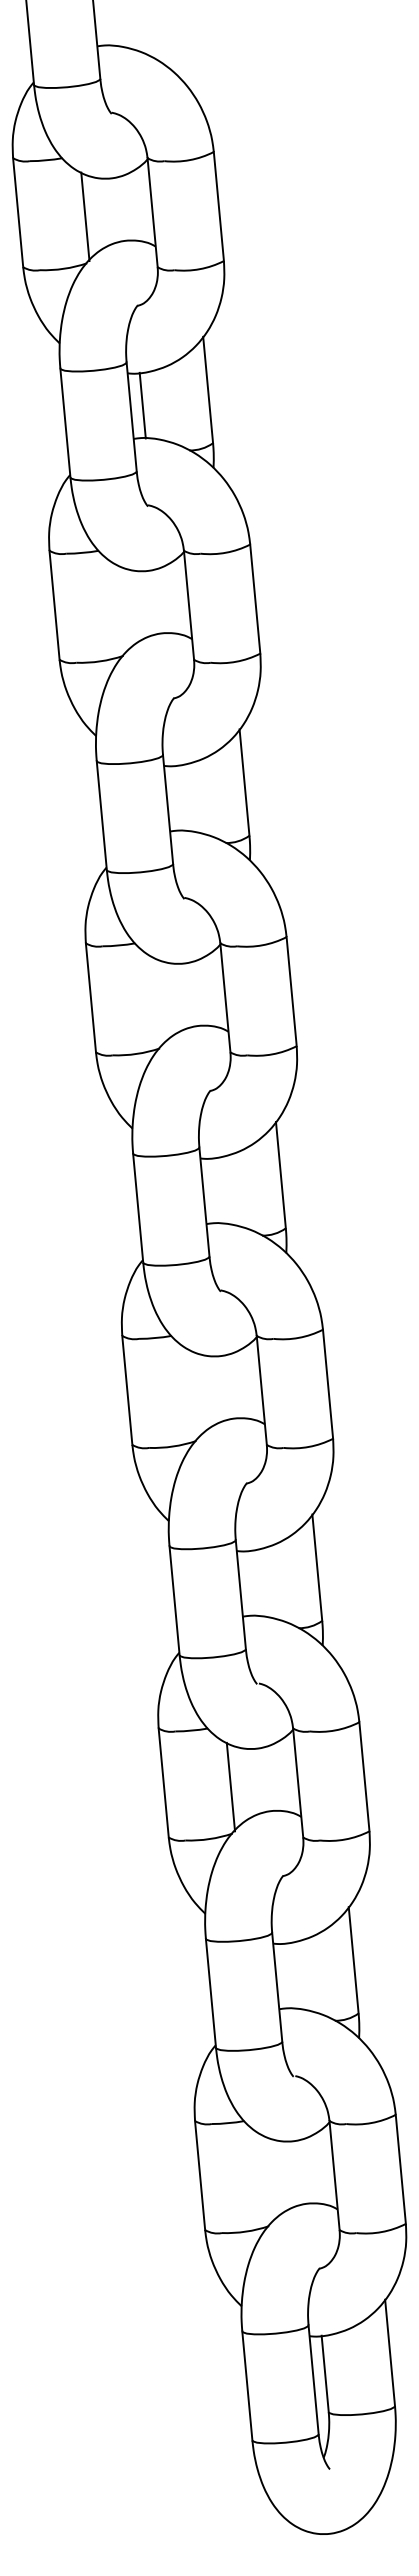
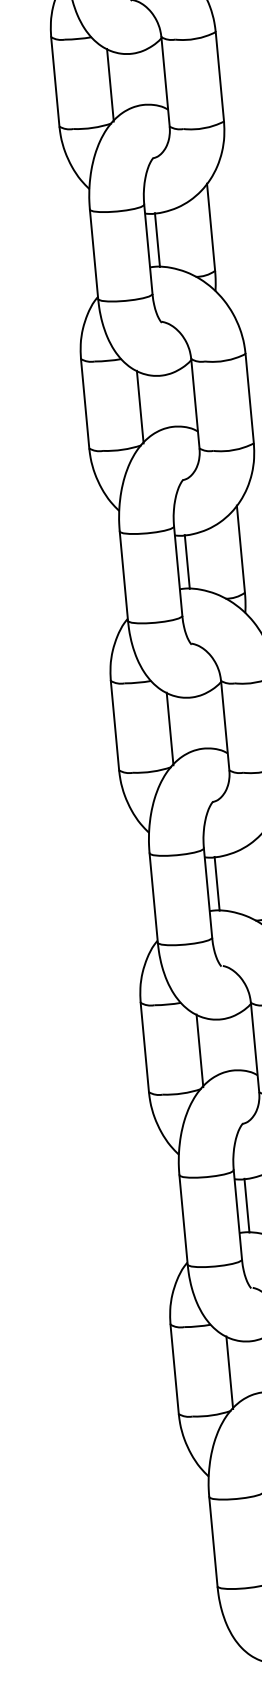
line: (121, 609) -> (110, 85), added
line: (179, 798) -> (157, 240), added
line: (158, 1001) -> (140, 406), added
line: (215, 1190) -> (187, 561), added
line: (194, 1394) -> (170, 728), added
line: (251, 1583) -> (216, 883), added
line: (288, 1975) -> (247, 1205), added
line: (267, 2179) -> (229, 1372), added

